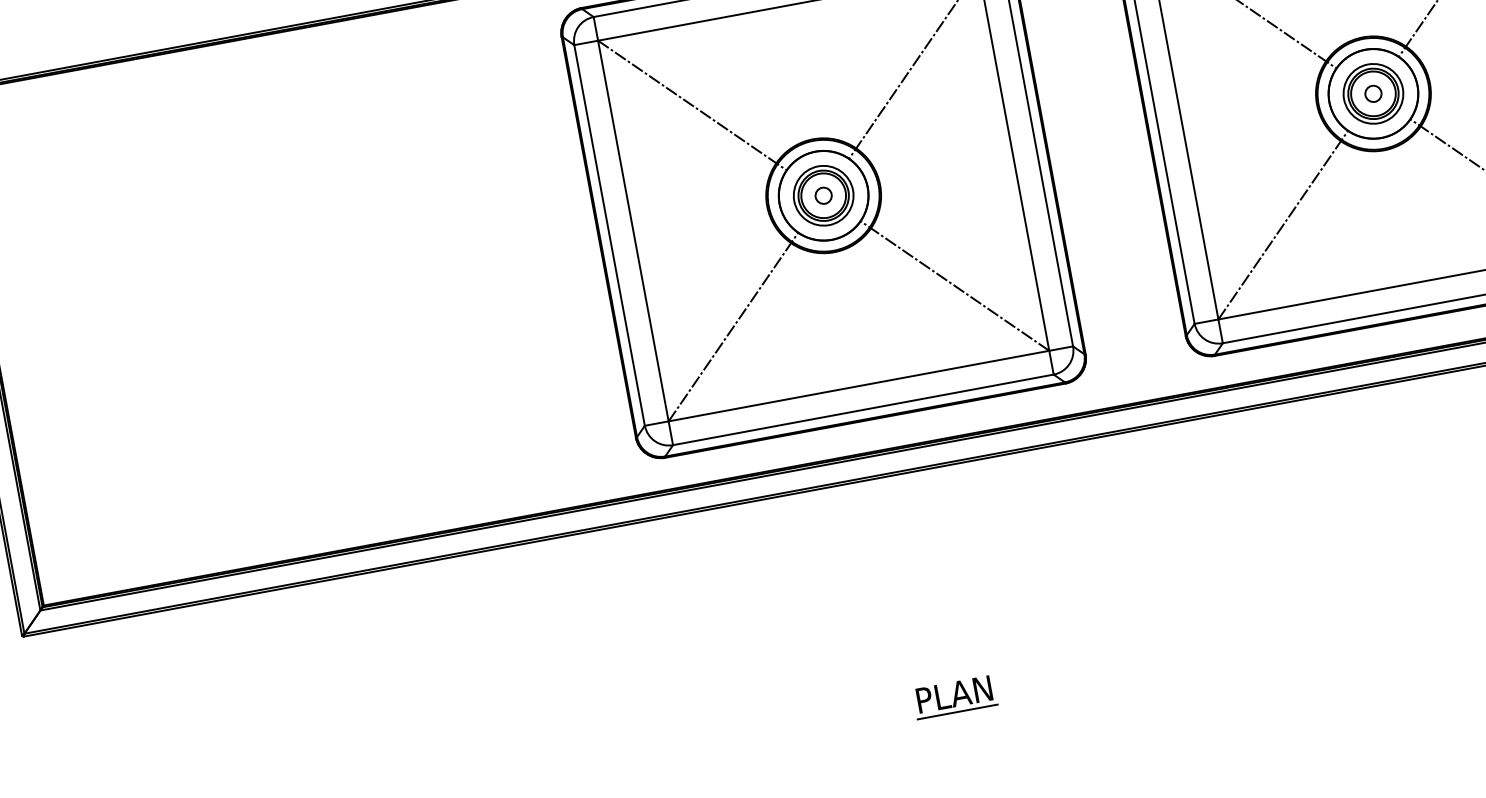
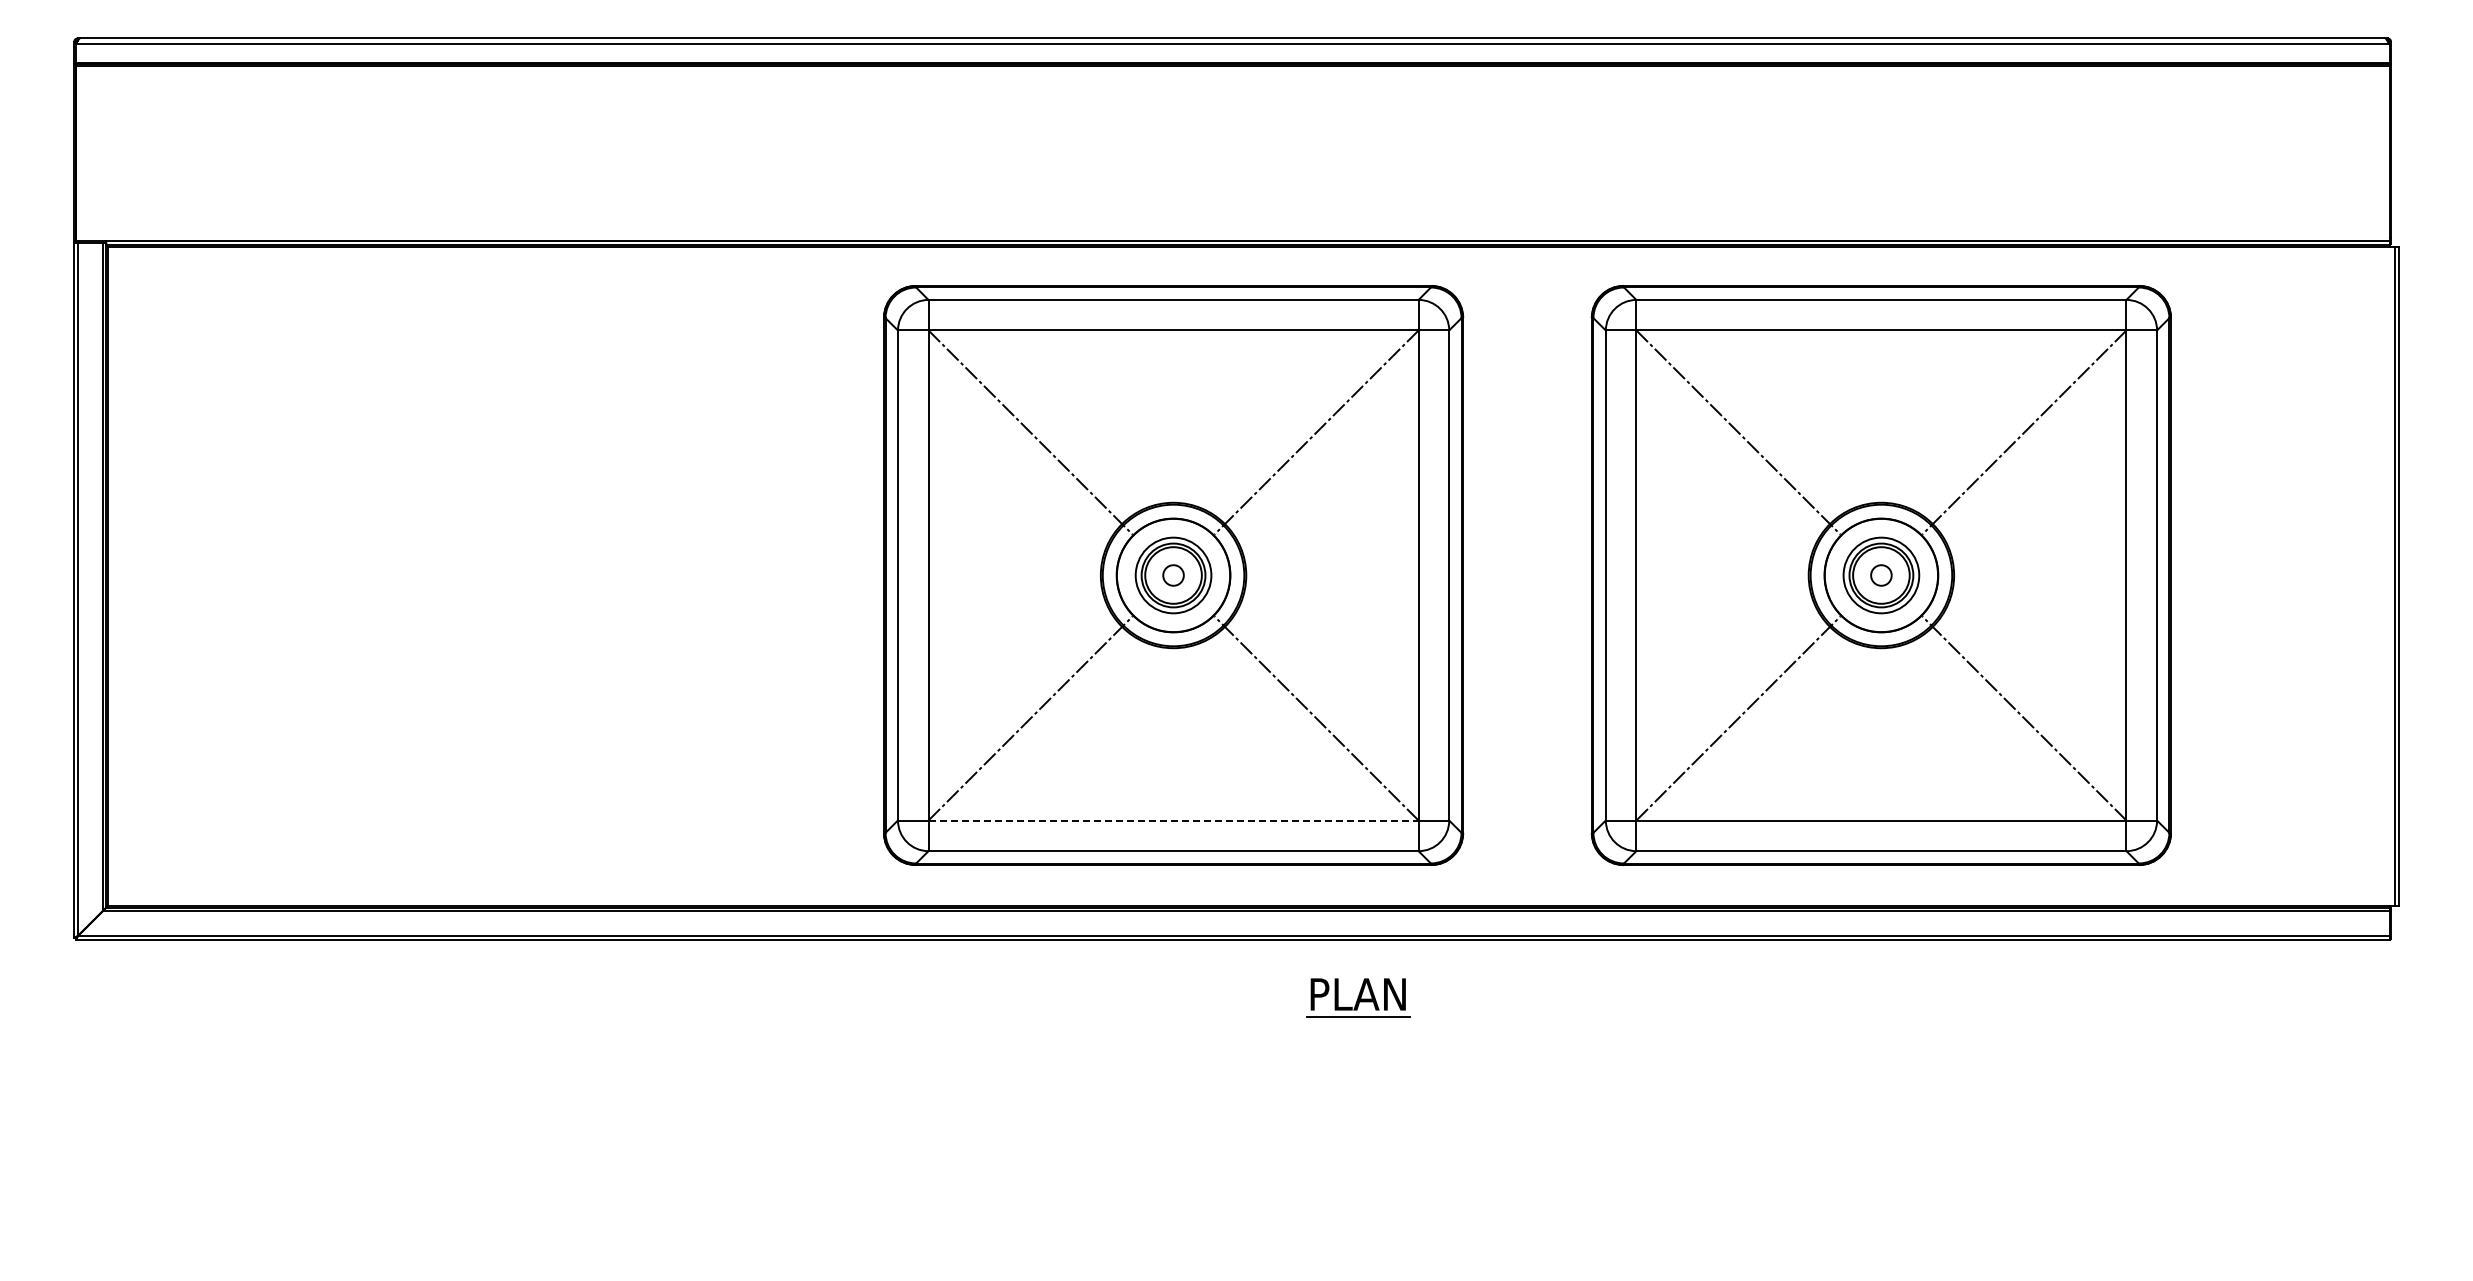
line: (859, 385) -> (1174, 820), solid -> dashed
part: (955, 696) -> (1358, 997), moved

